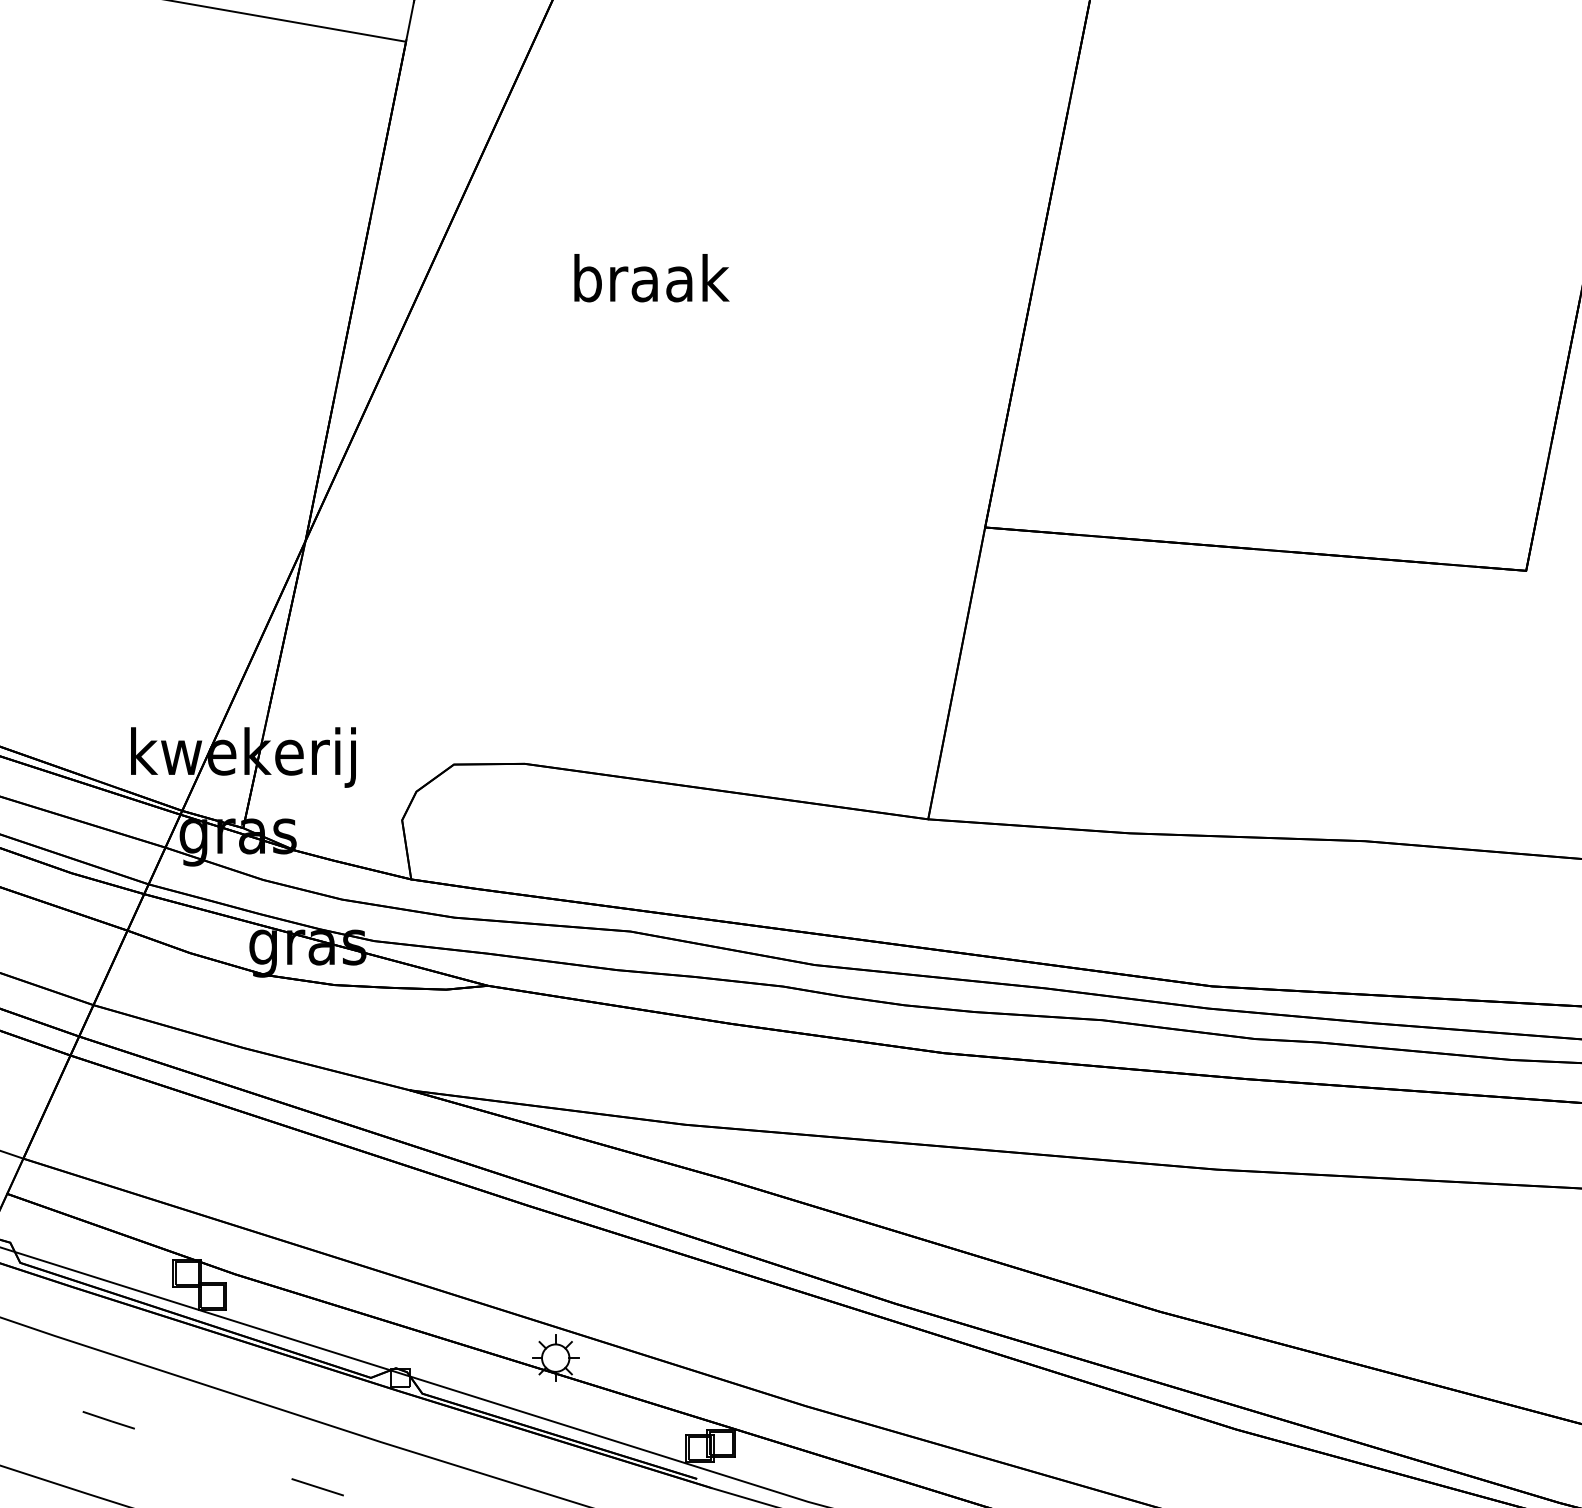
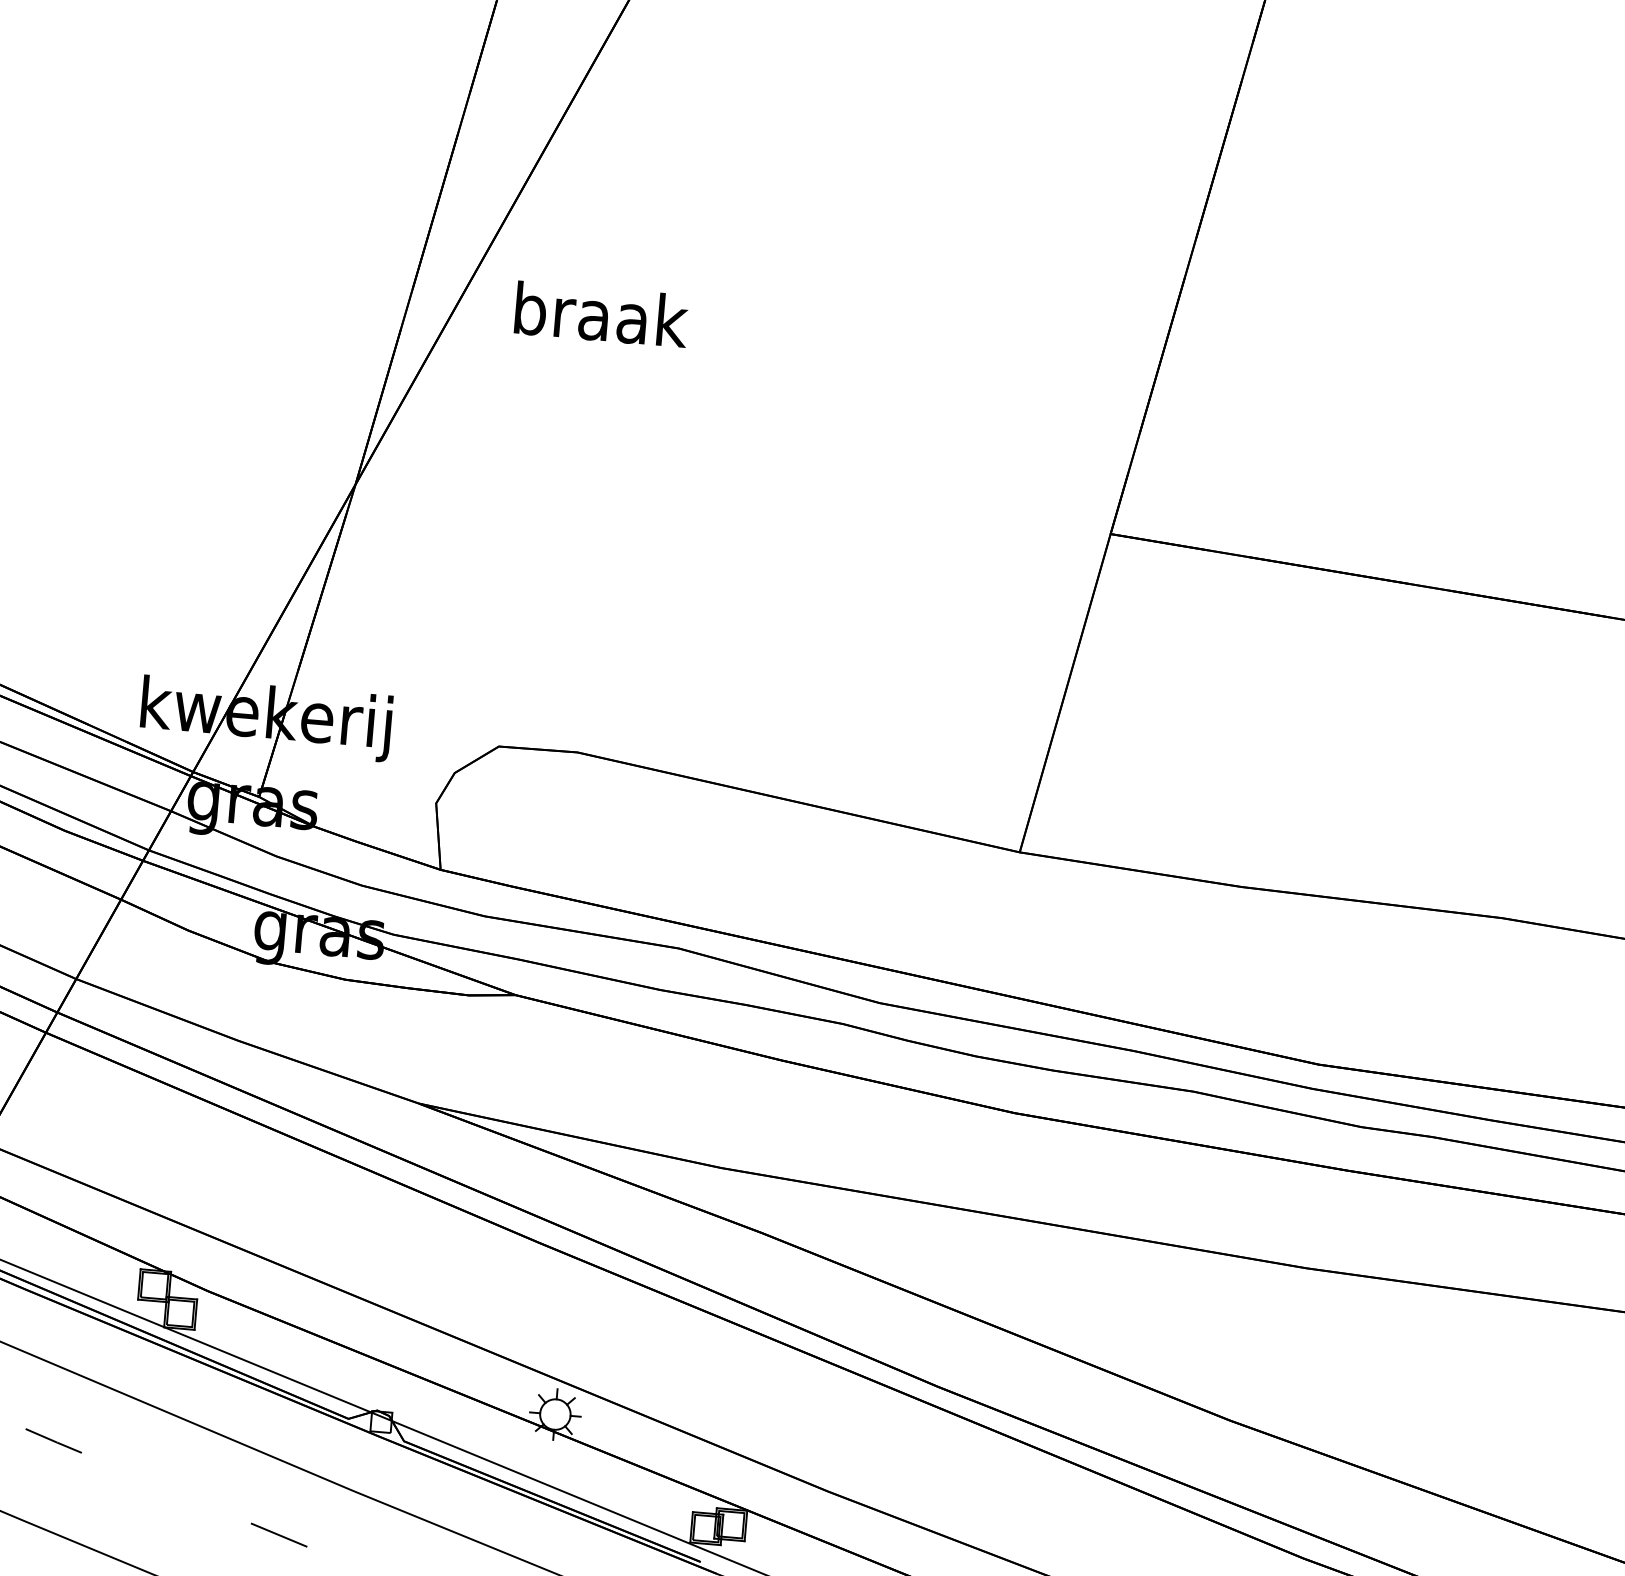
text: (651, 278) -> (601, 315), moved

